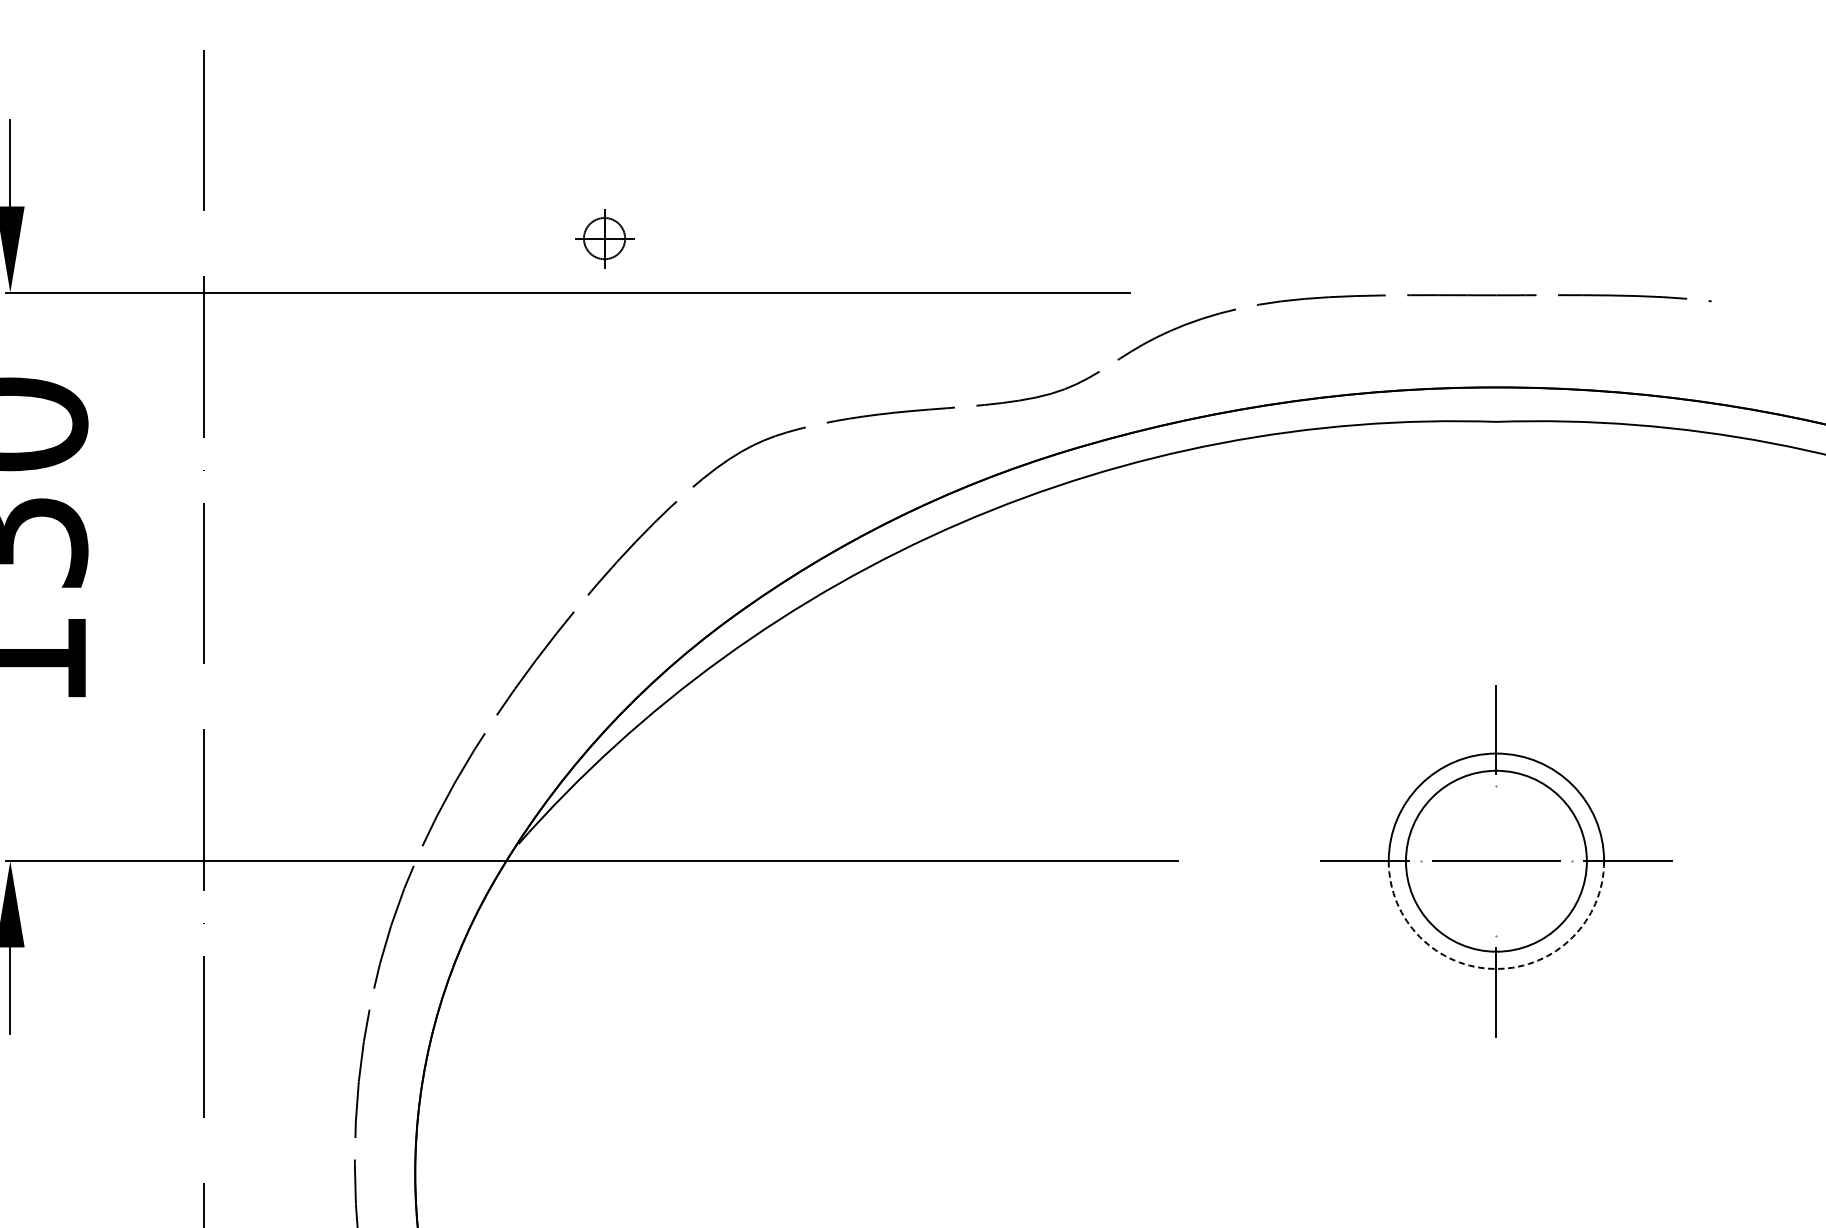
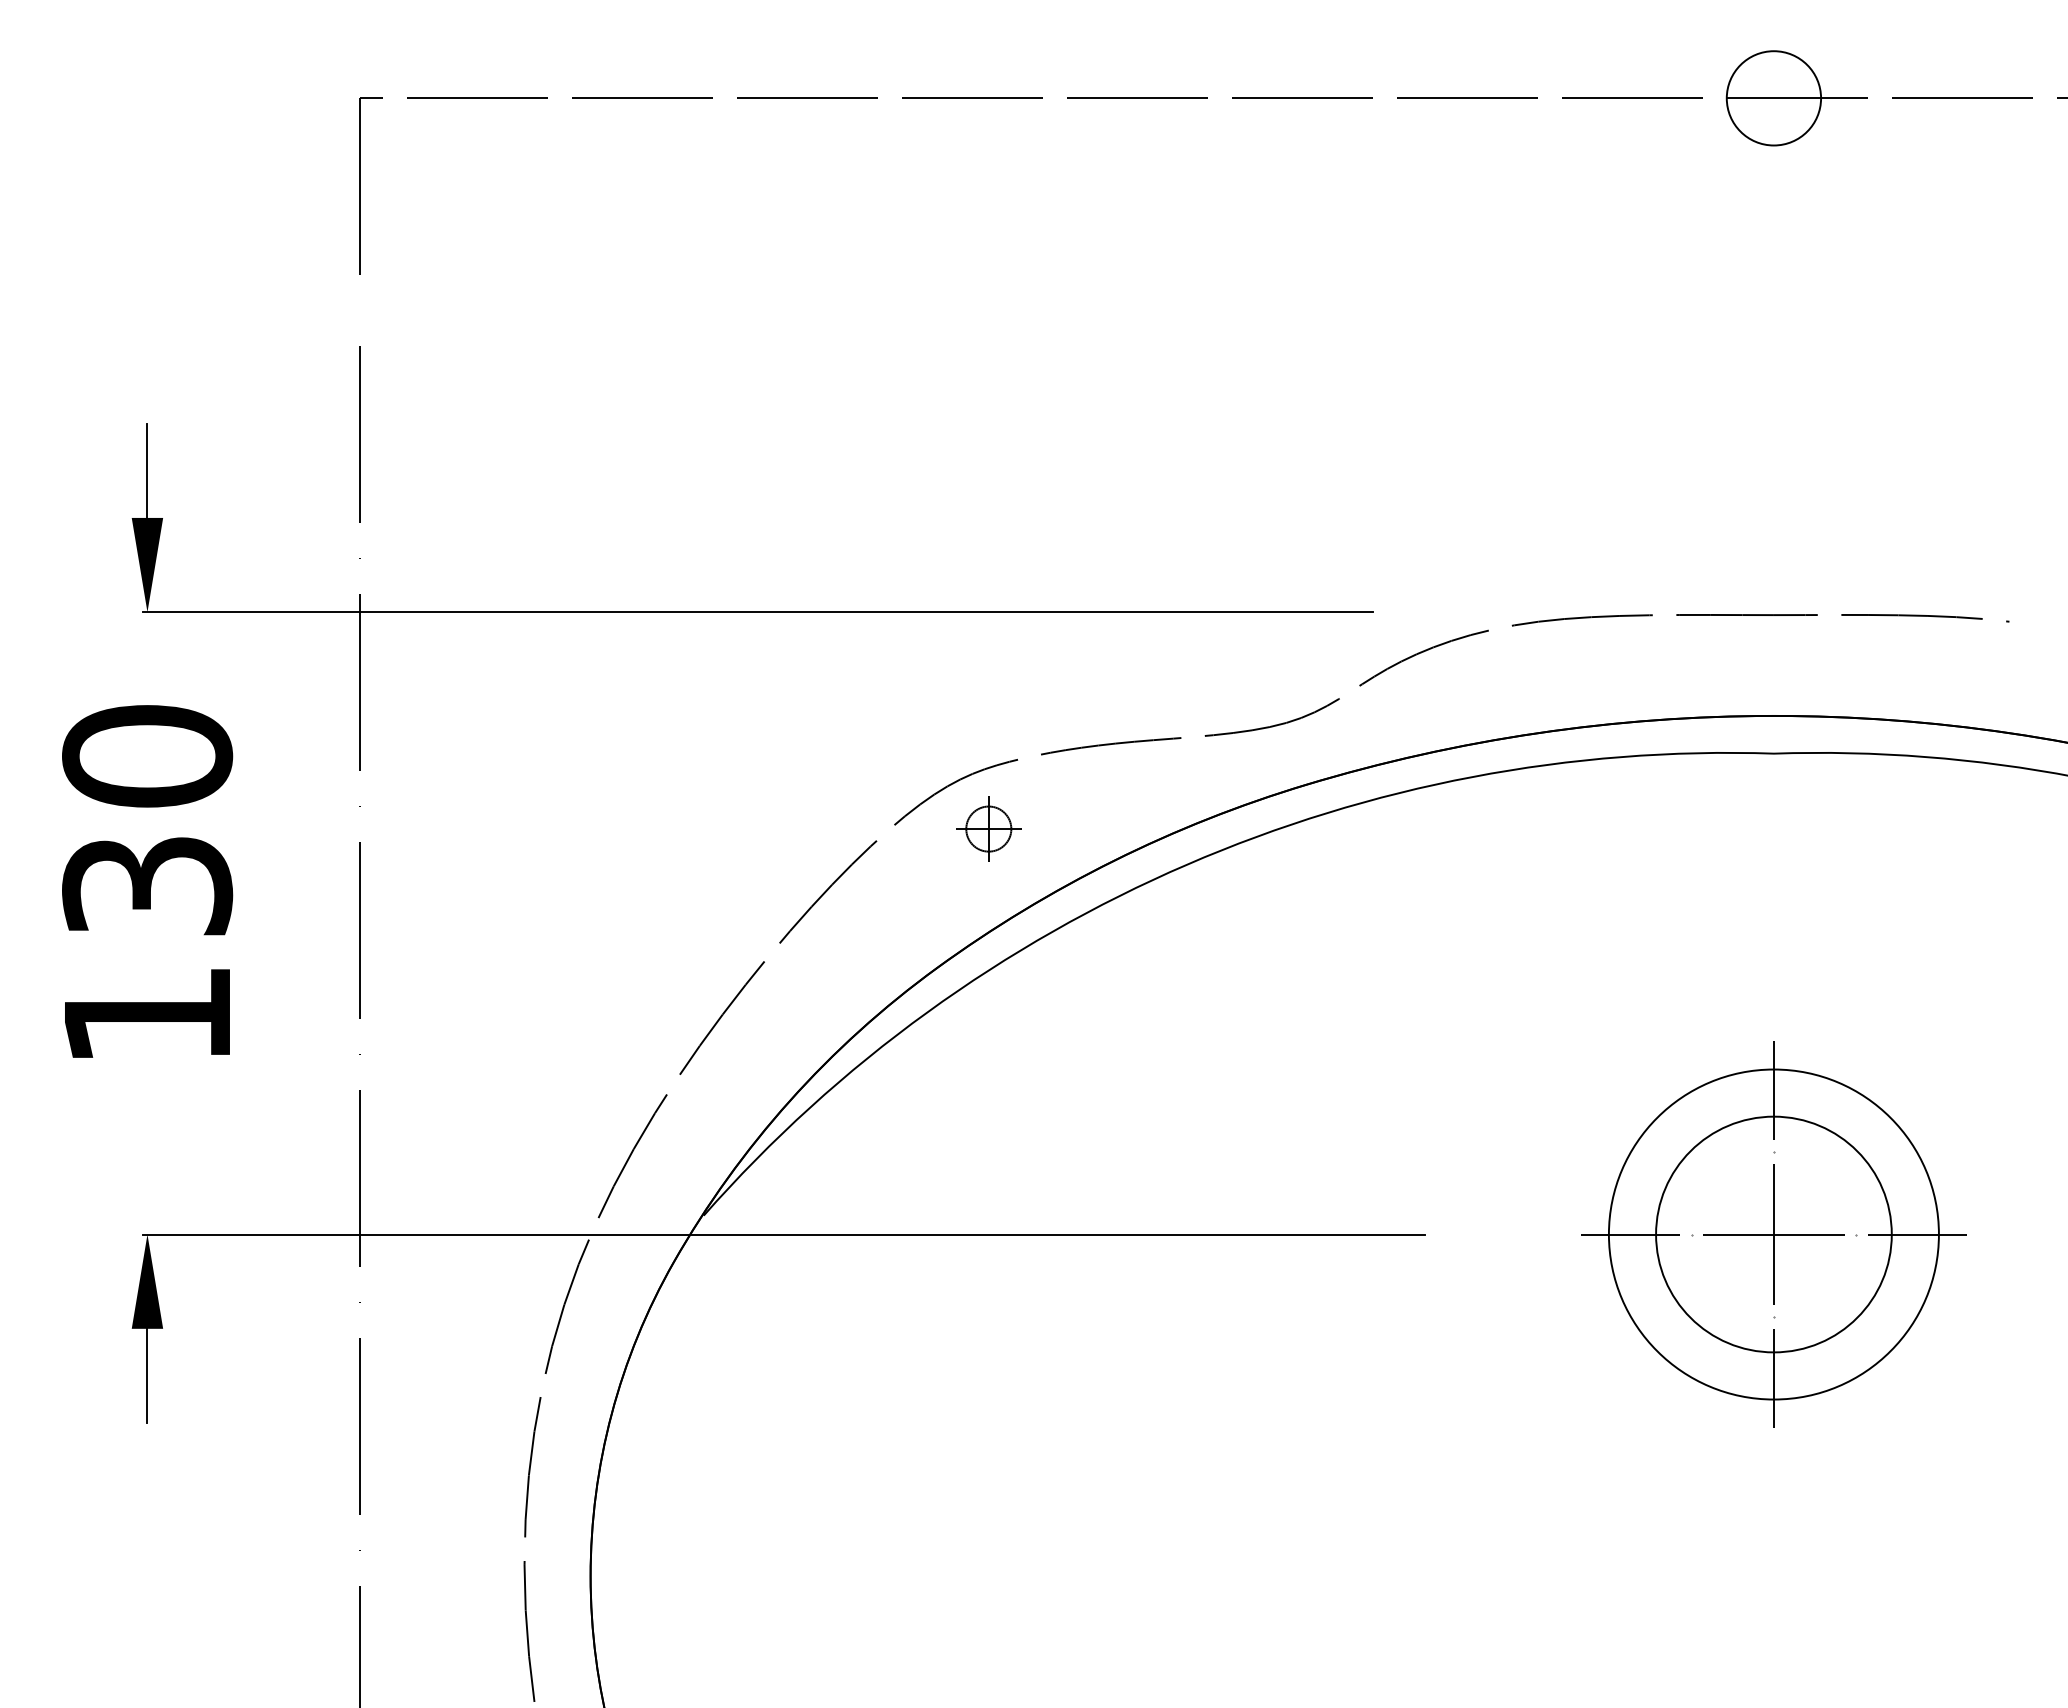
part: (604, 238) -> (988, 828), moved
circle: (1496, 861) -> (1773, 1234), size x1.67
line: (1496, 861) -> (1773, 1234), added
arc: (1496, 969) -> (1773, 1352), dashed -> solid

